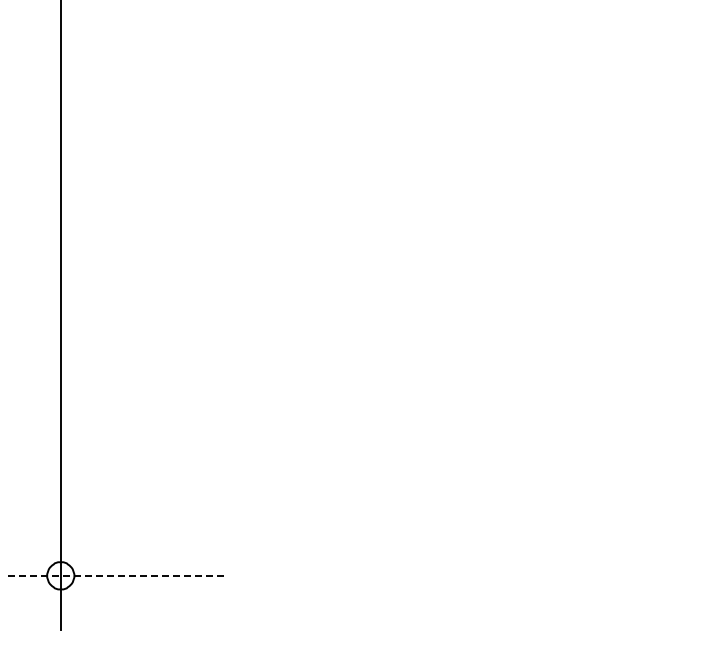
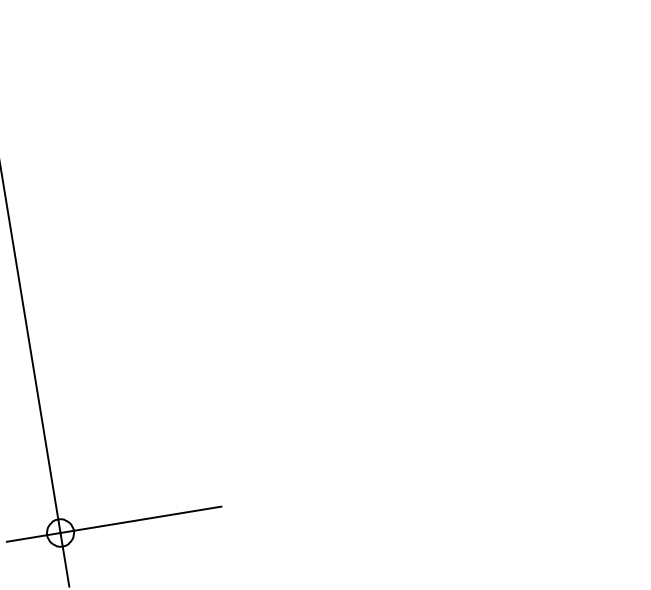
line: (115, 575) -> (114, 523), dashed -> solid

